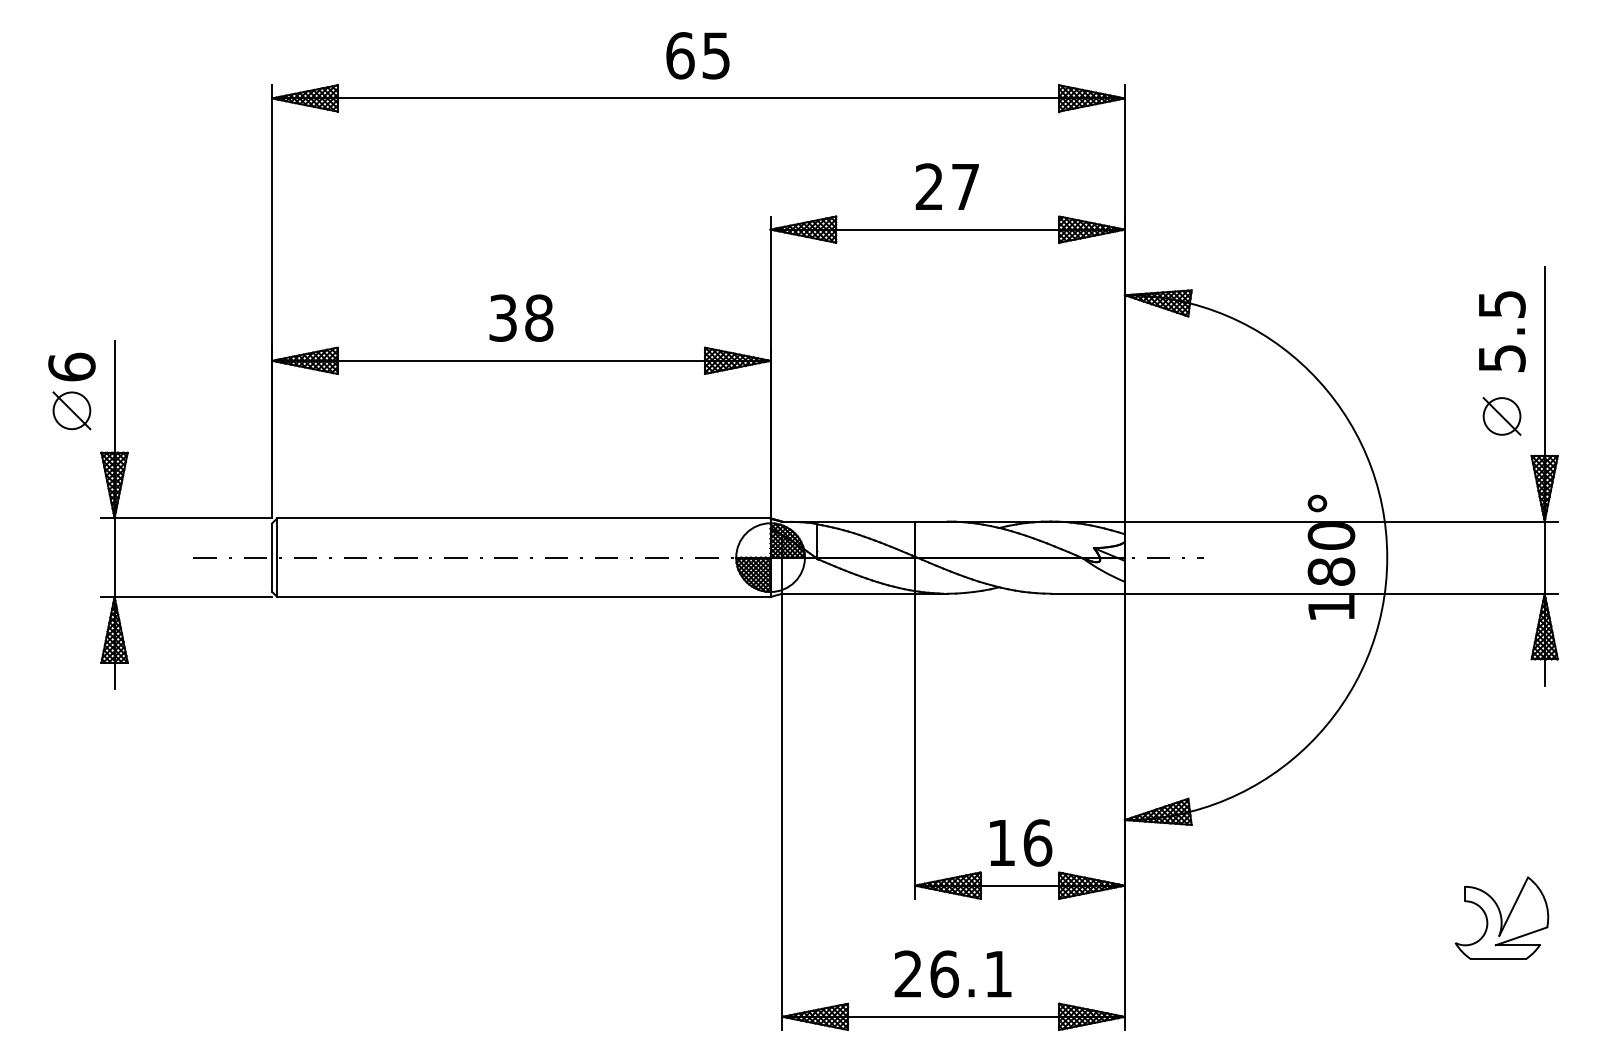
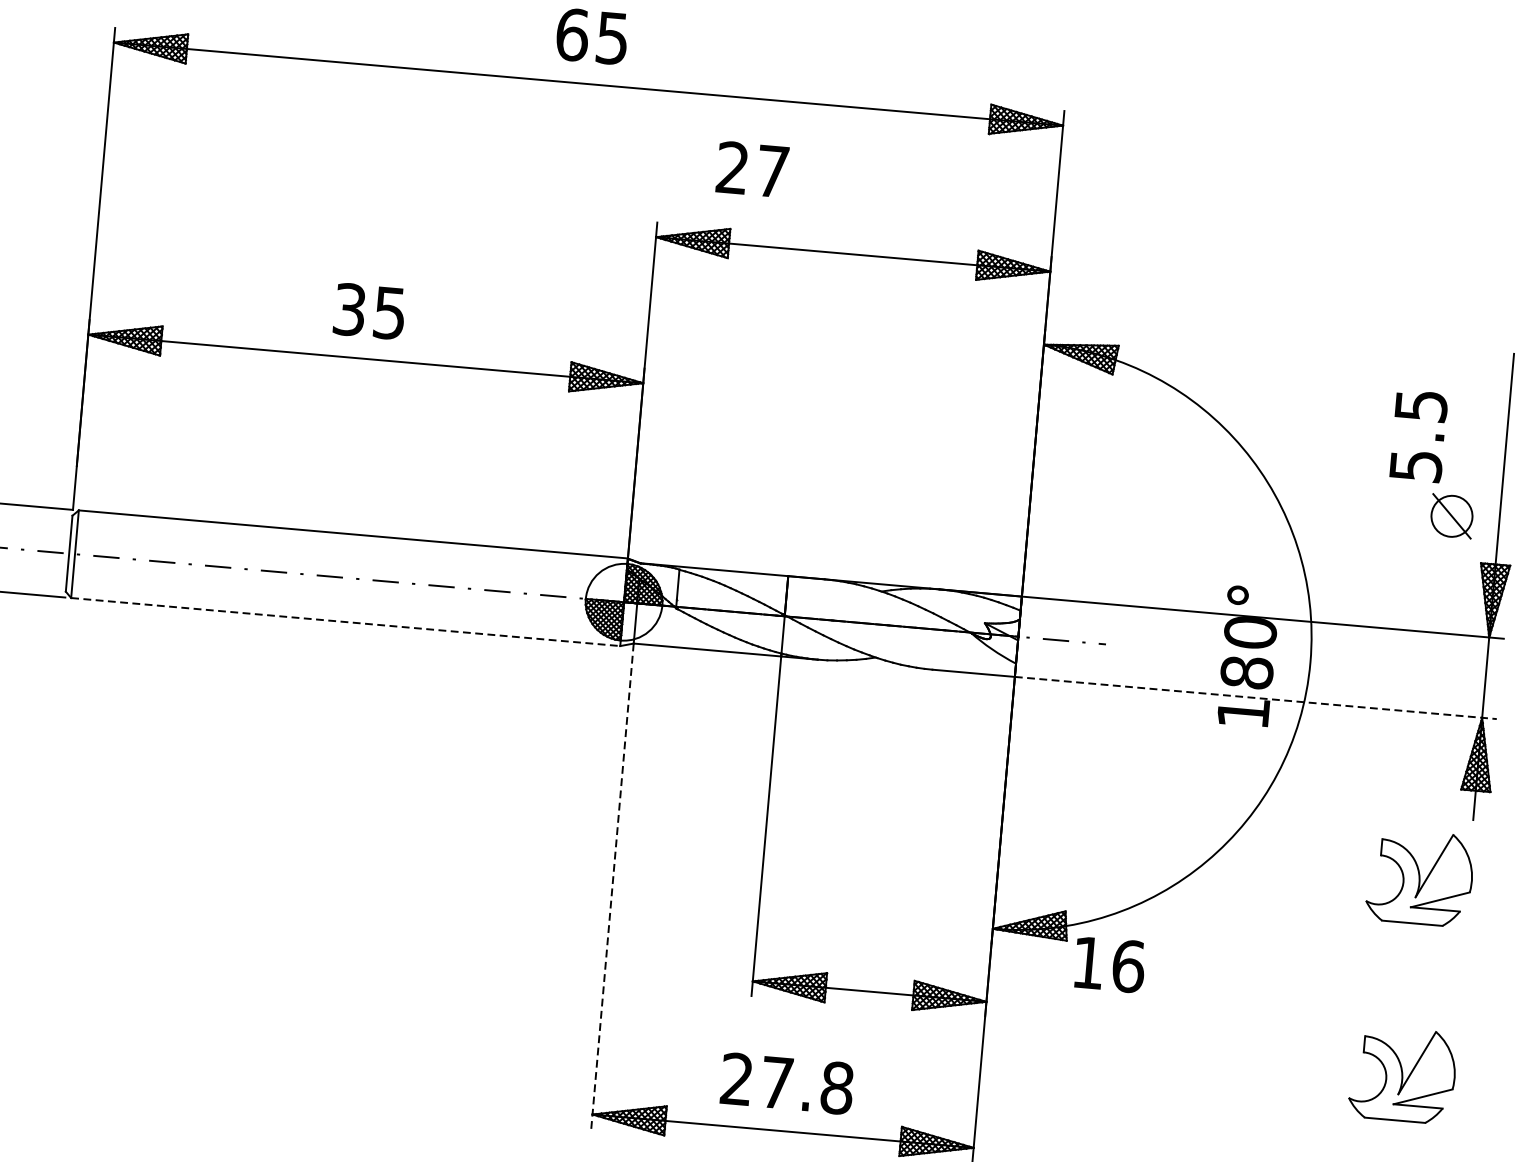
text: (946, 186) -> (751, 169), moved
text: (539, 317) -> (390, 312), 38 -> 35
text: (1502, 331) -> (1419, 436), moved
line: (1341, 593) -> (1256, 697), solid -> dashed
line: (523, 597) -> (345, 622), solid -> dashed
part: (1501, 740) -> (1419, 876), added
line: (782, 812) -> (612, 887), solid -> dashed
text: (1021, 842) -> (1110, 964), moved
text: (971, 973) -> (807, 1084), 26.1 -> 27.8

